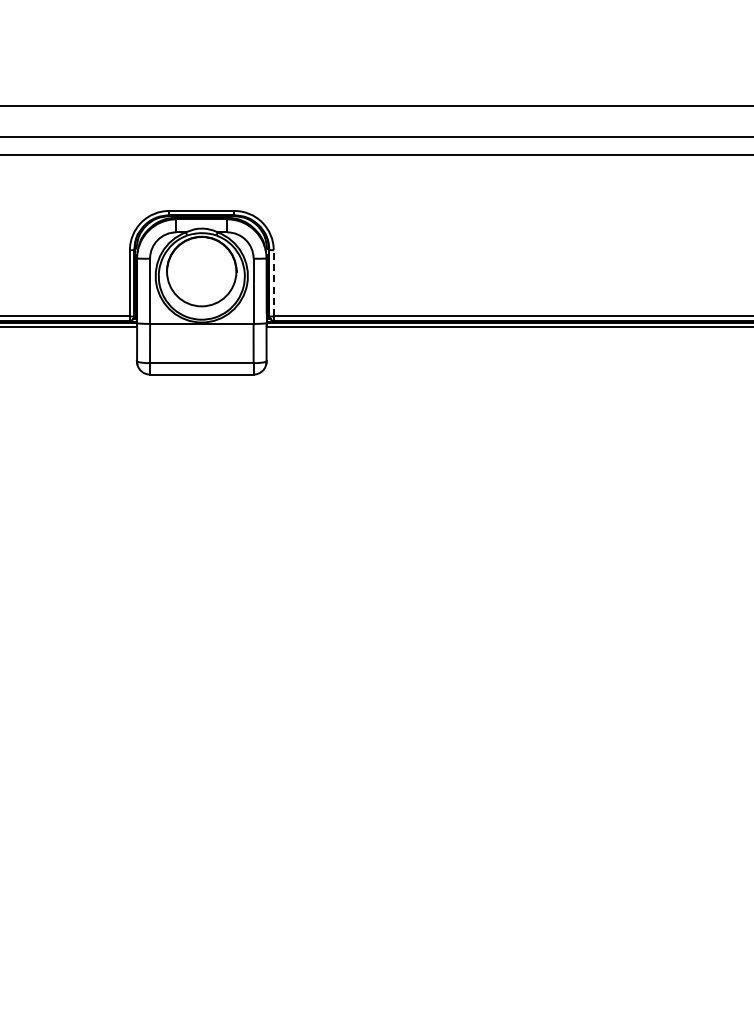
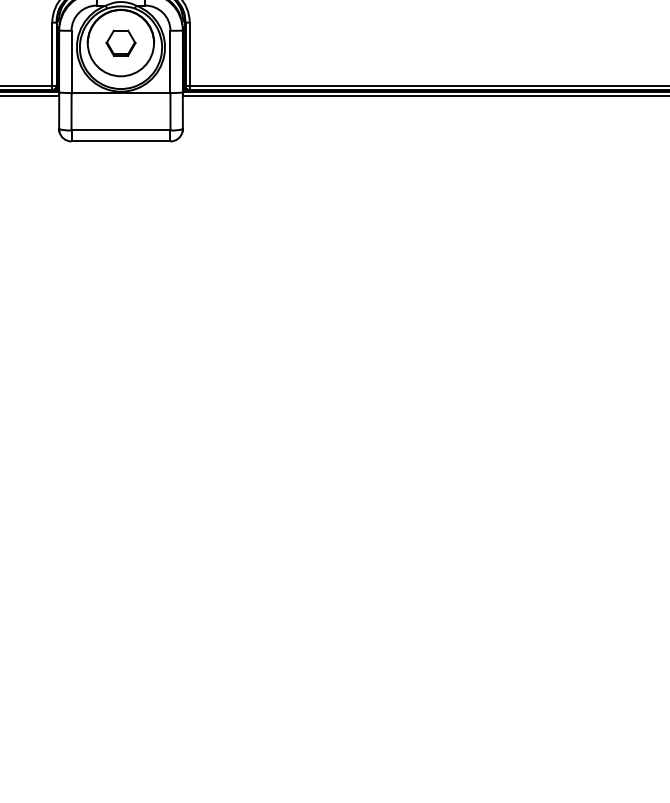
part: (201, 271) -> (120, 42), added
line: (273, 282) -> (189, 53), dashed -> solid

